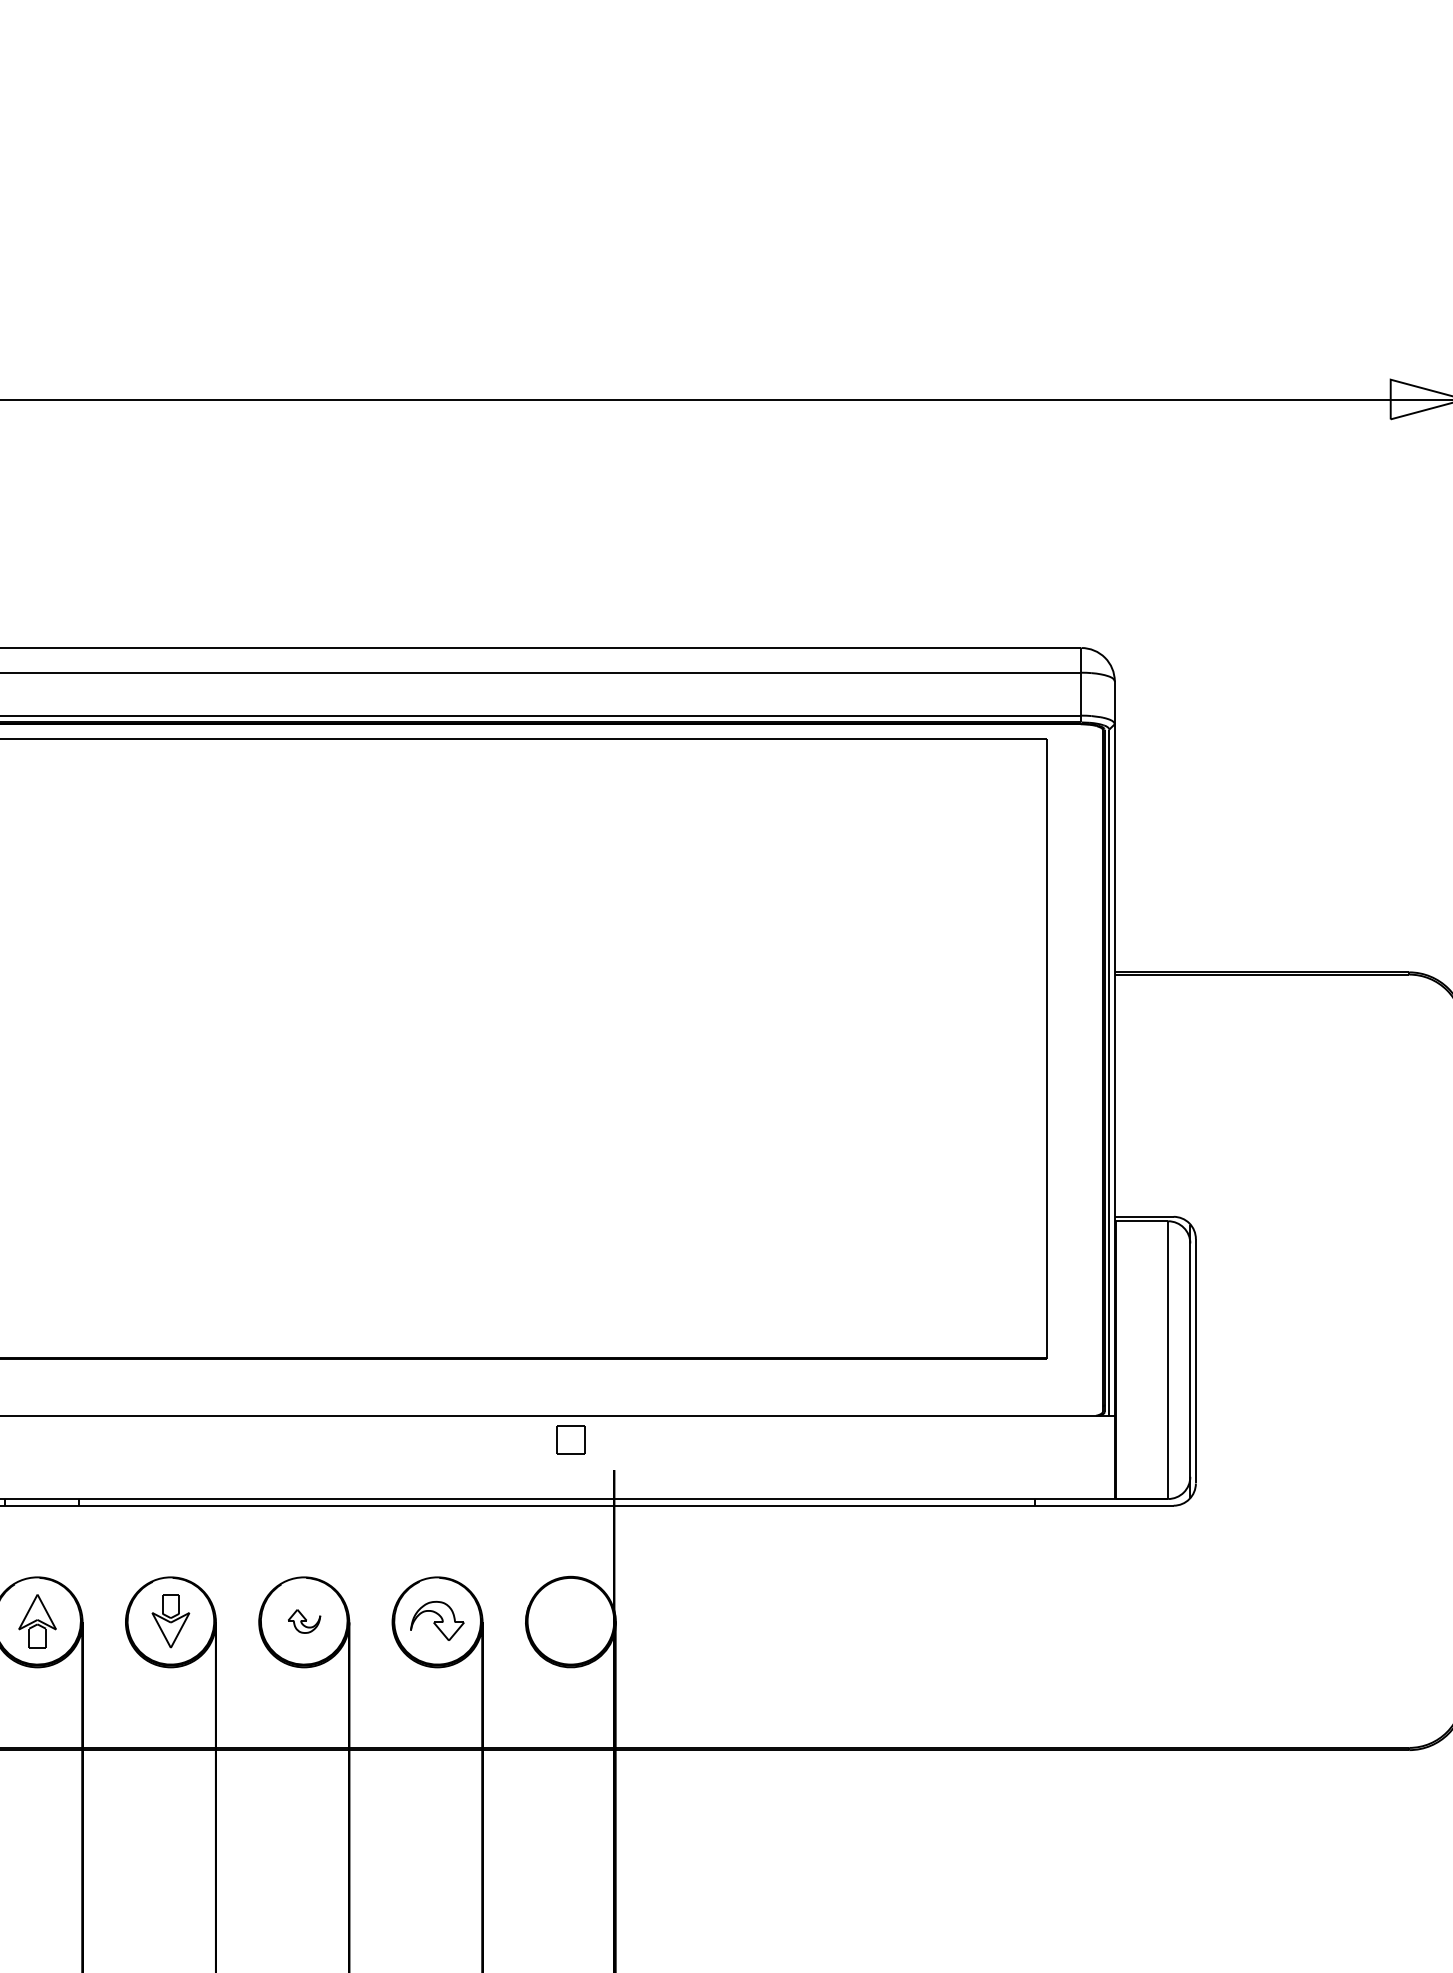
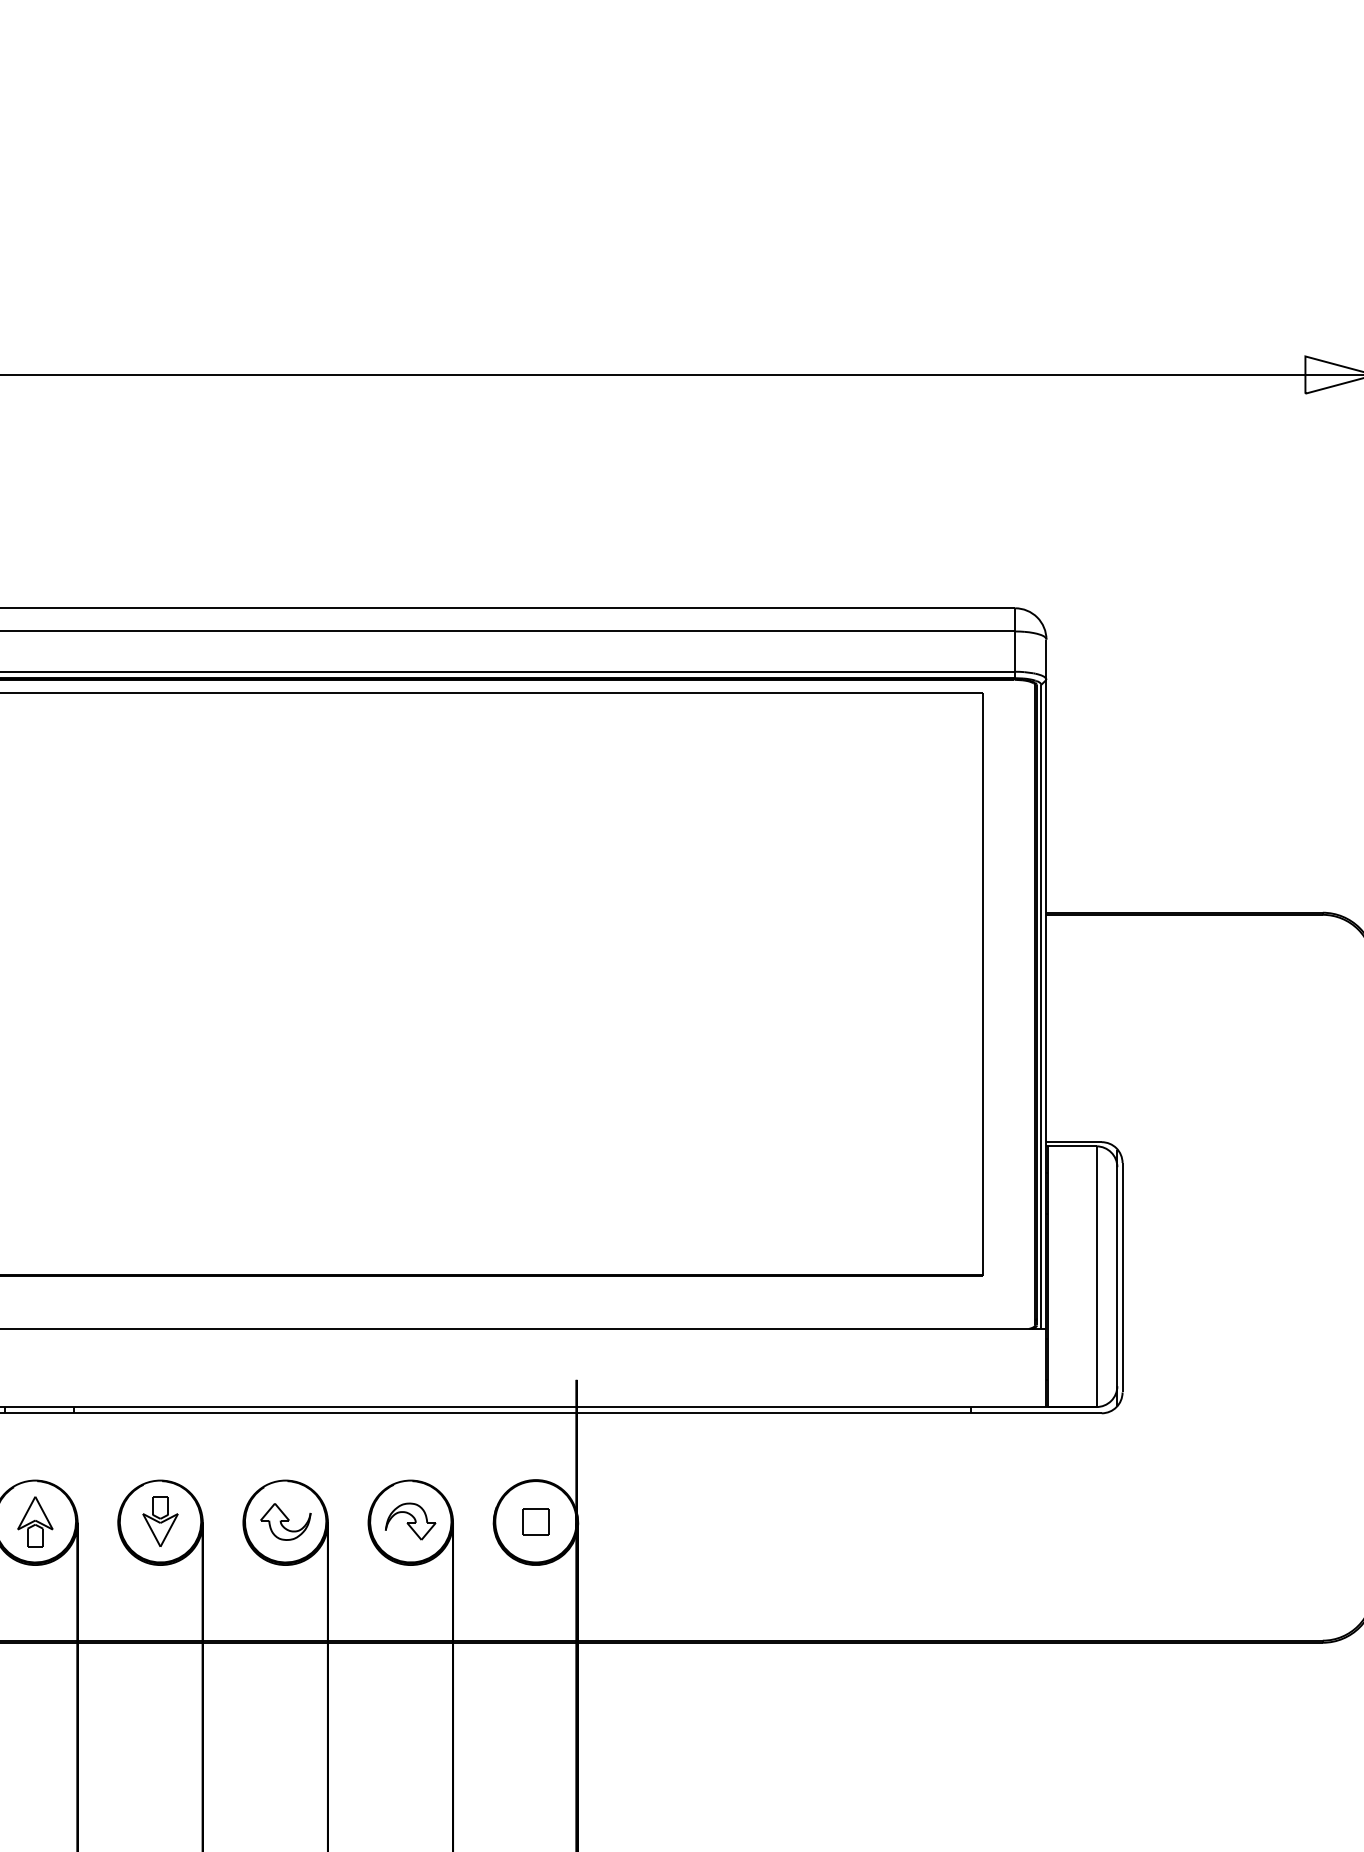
part: (570, 1439) -> (535, 1521), moved
part: (304, 1621) -> (285, 1522), size x1.67

